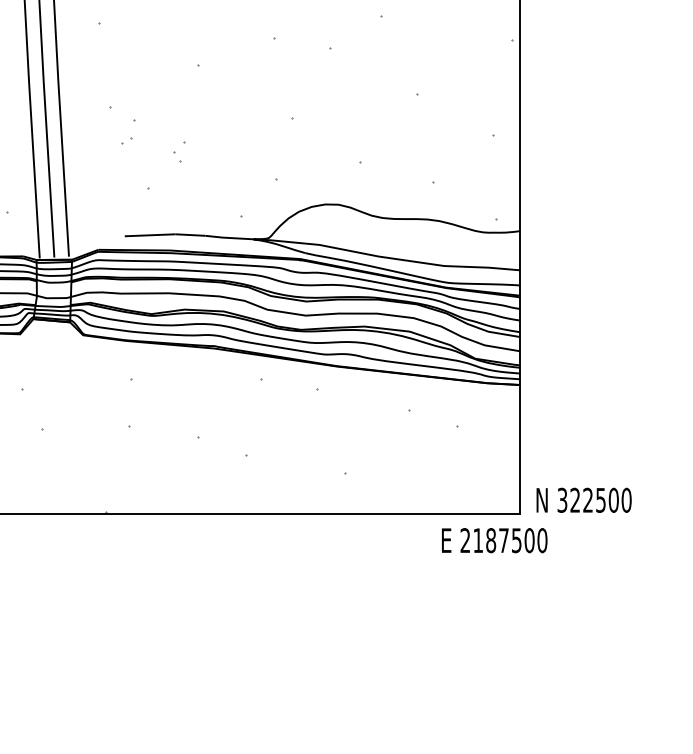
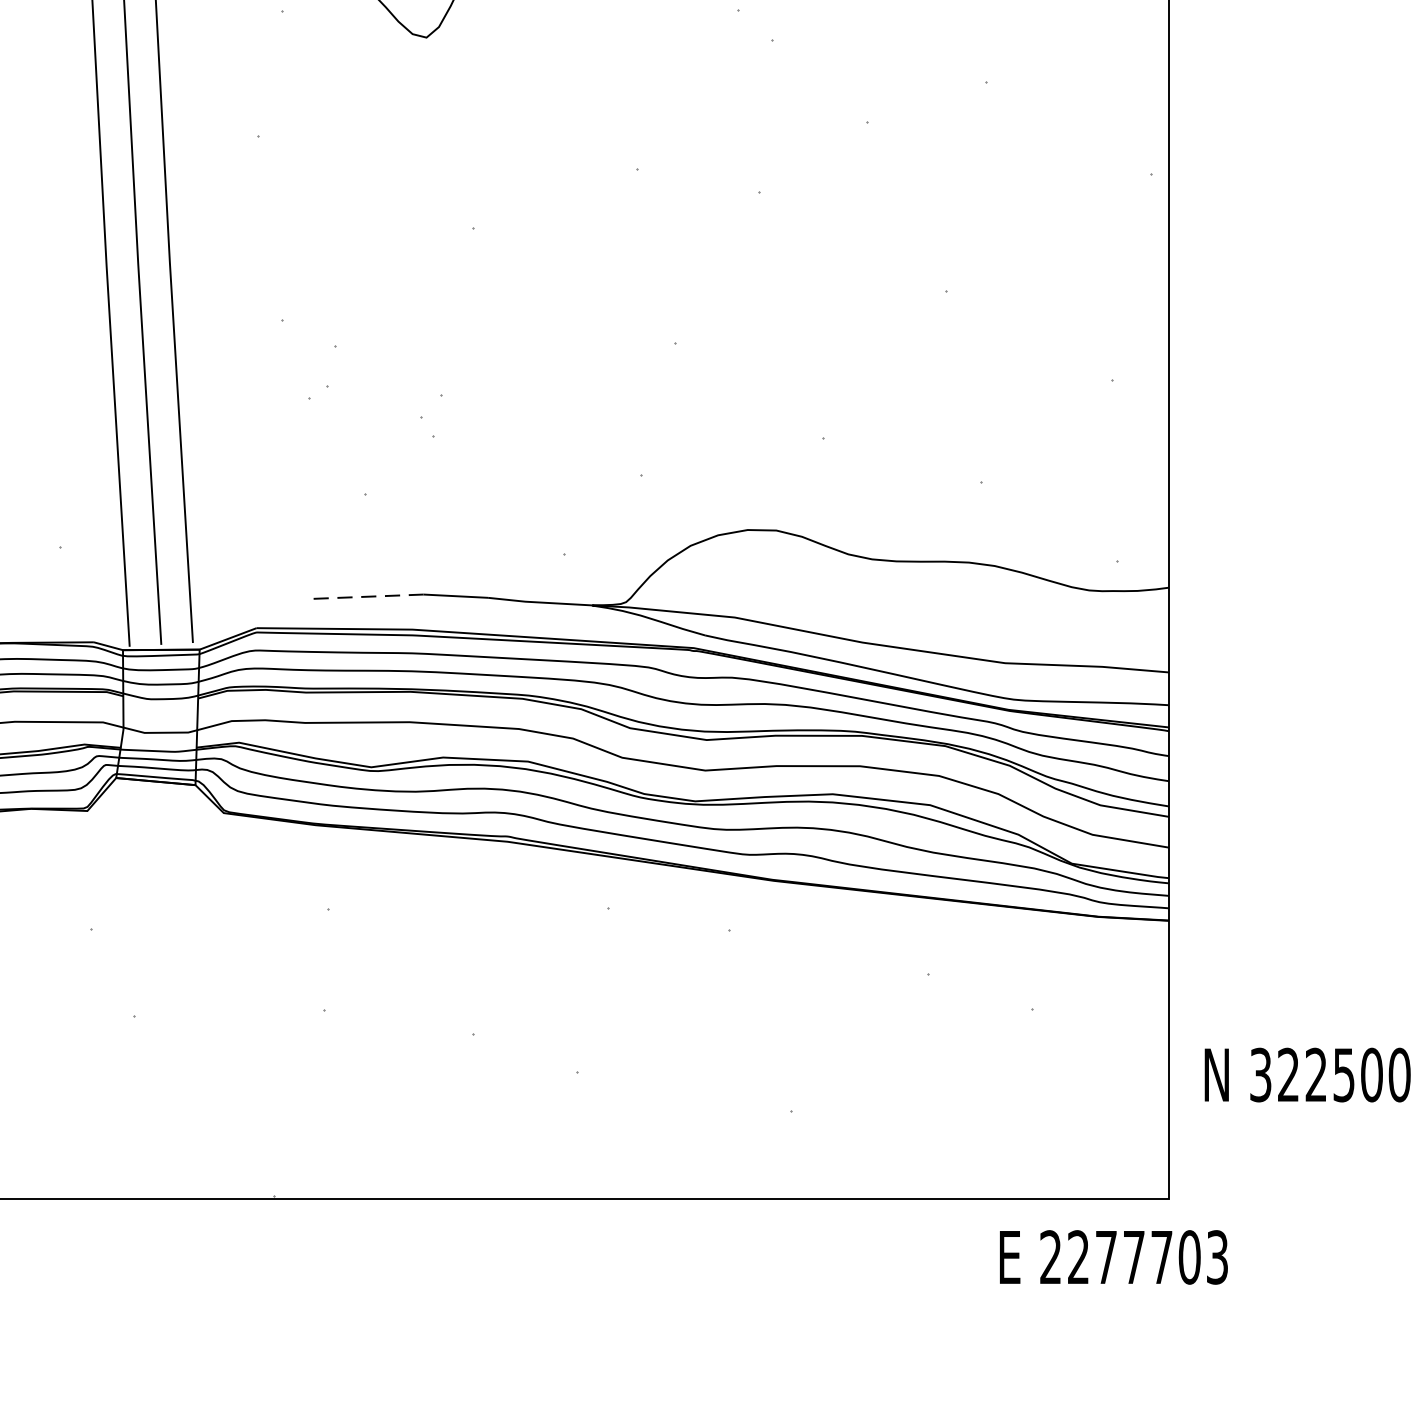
line: (150, 235) -> (369, 597), solid -> dashed
text: (583, 499) -> (1306, 1073), moved
text: (510, 540) -> (1148, 1257), 2187500 -> 2277703

